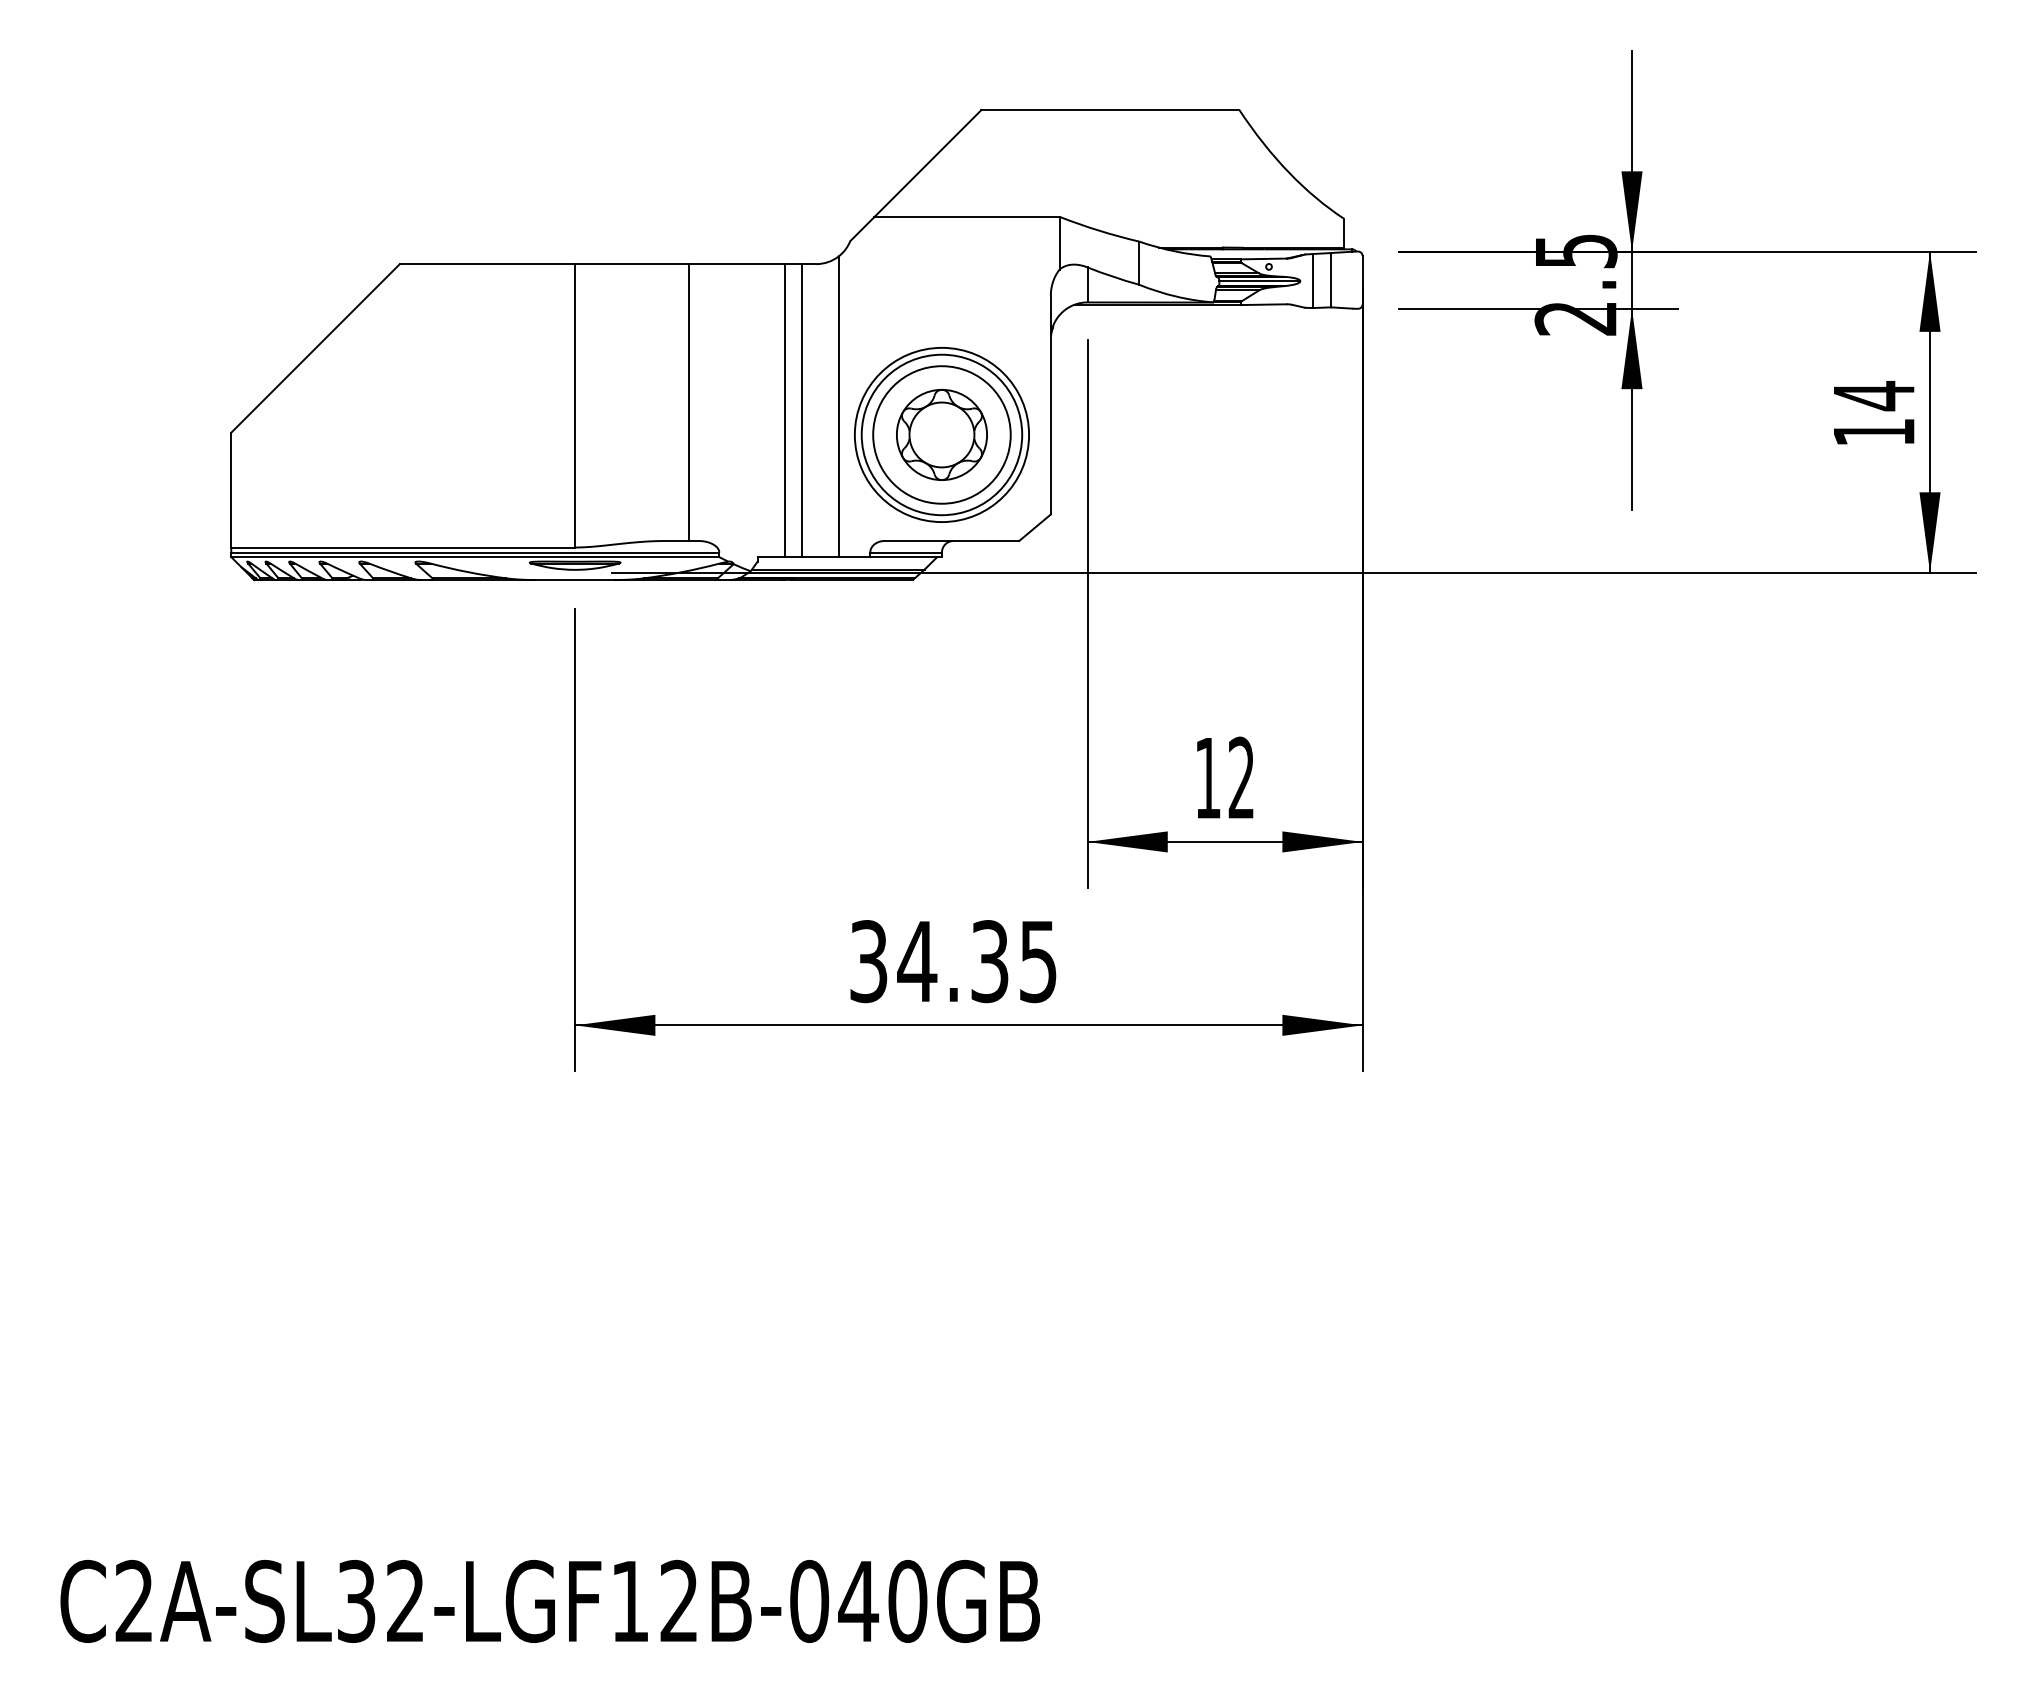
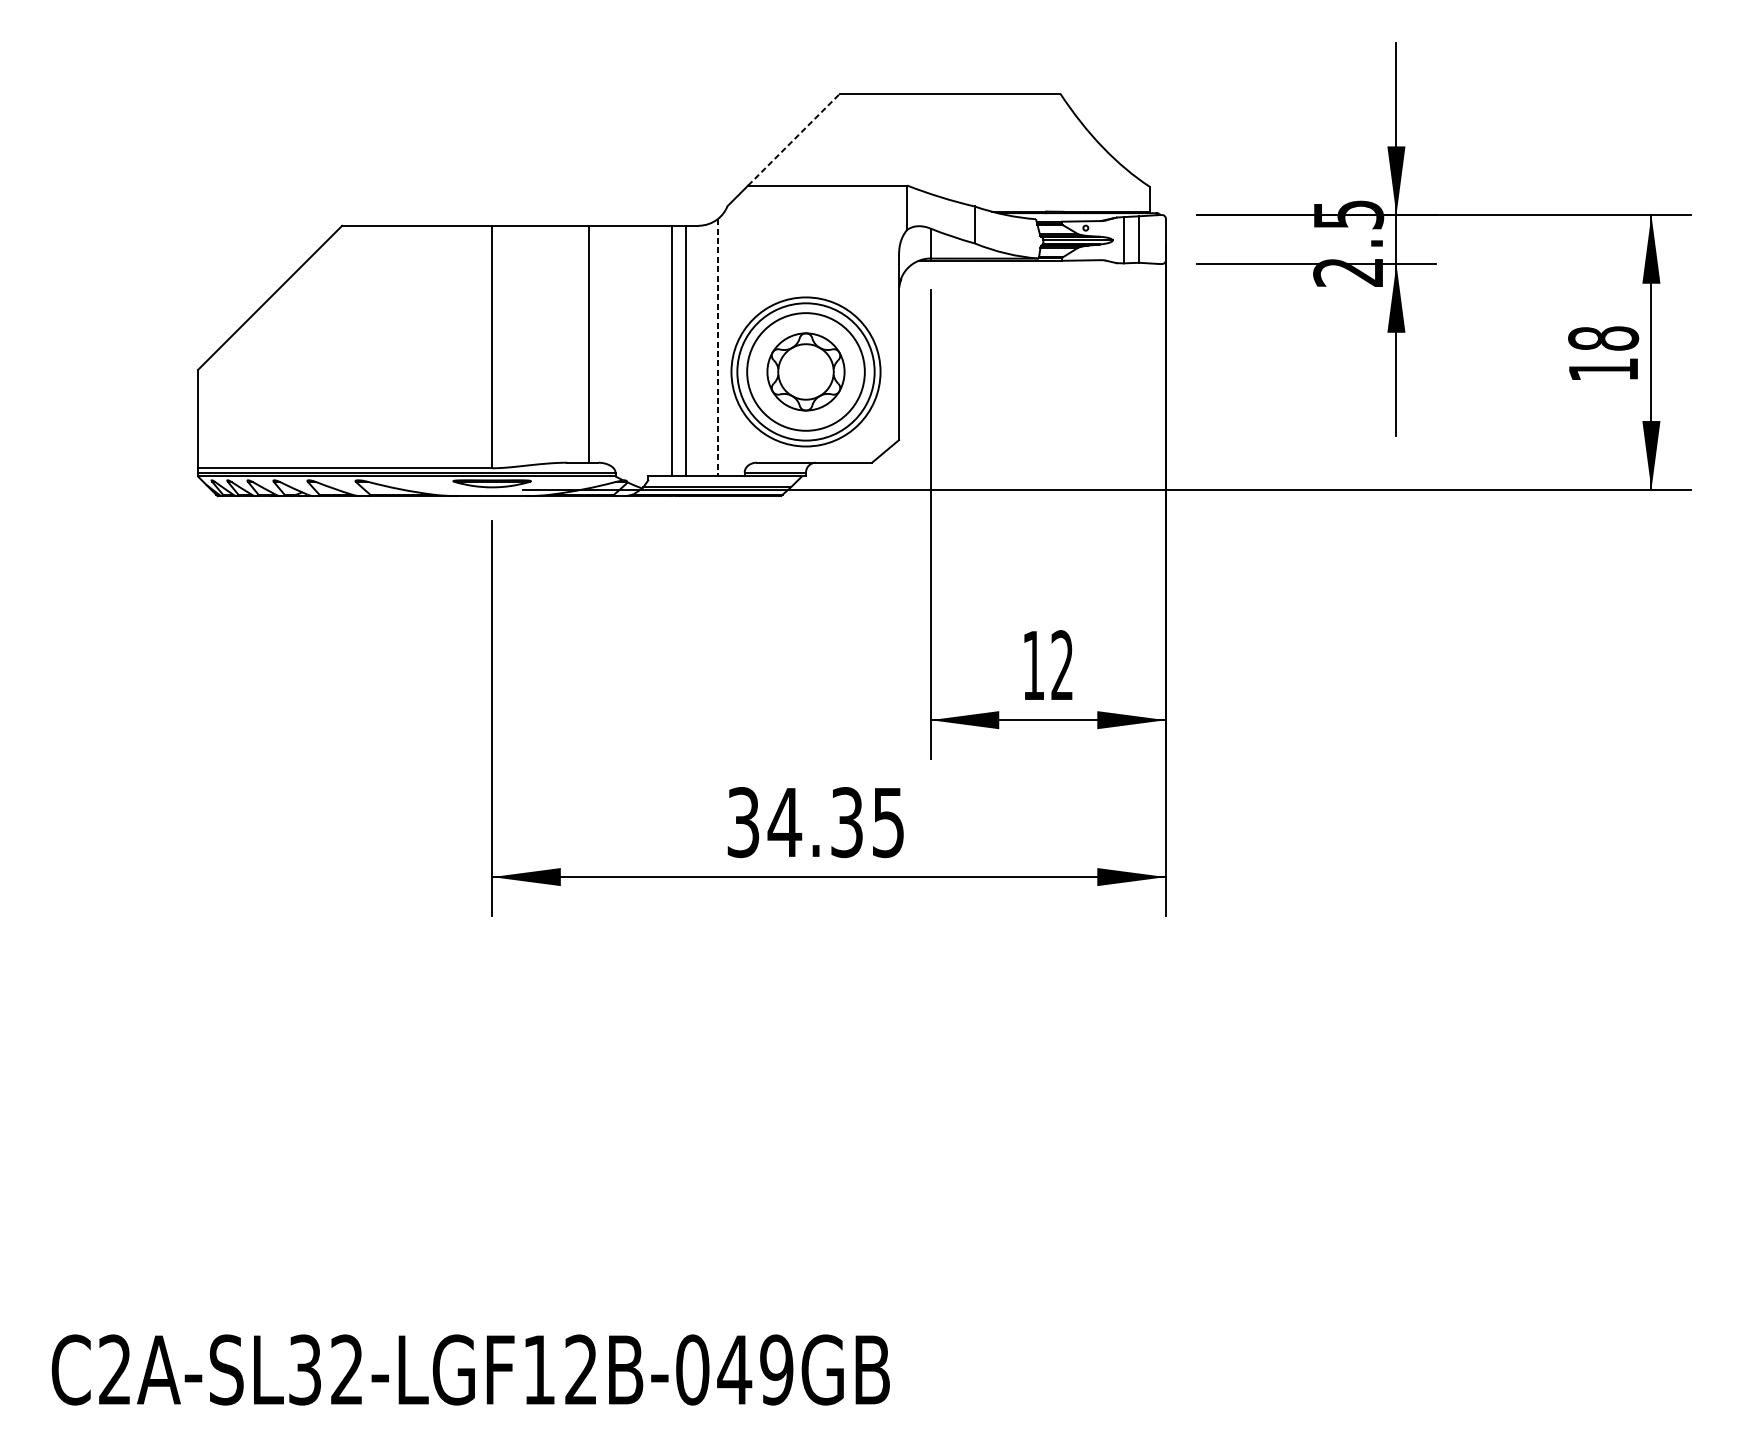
line: (927, 163) -> (793, 139), solid -> dashed
text: (1873, 396) -> (1603, 339), 14 -> 18
line: (838, 407) -> (717, 348), solid -> dashed
text: (907, 1601) -> (776, 1370), C2A-SL32-LGF12B-040GB -> C2A-SL32-LGF12B-049GB

